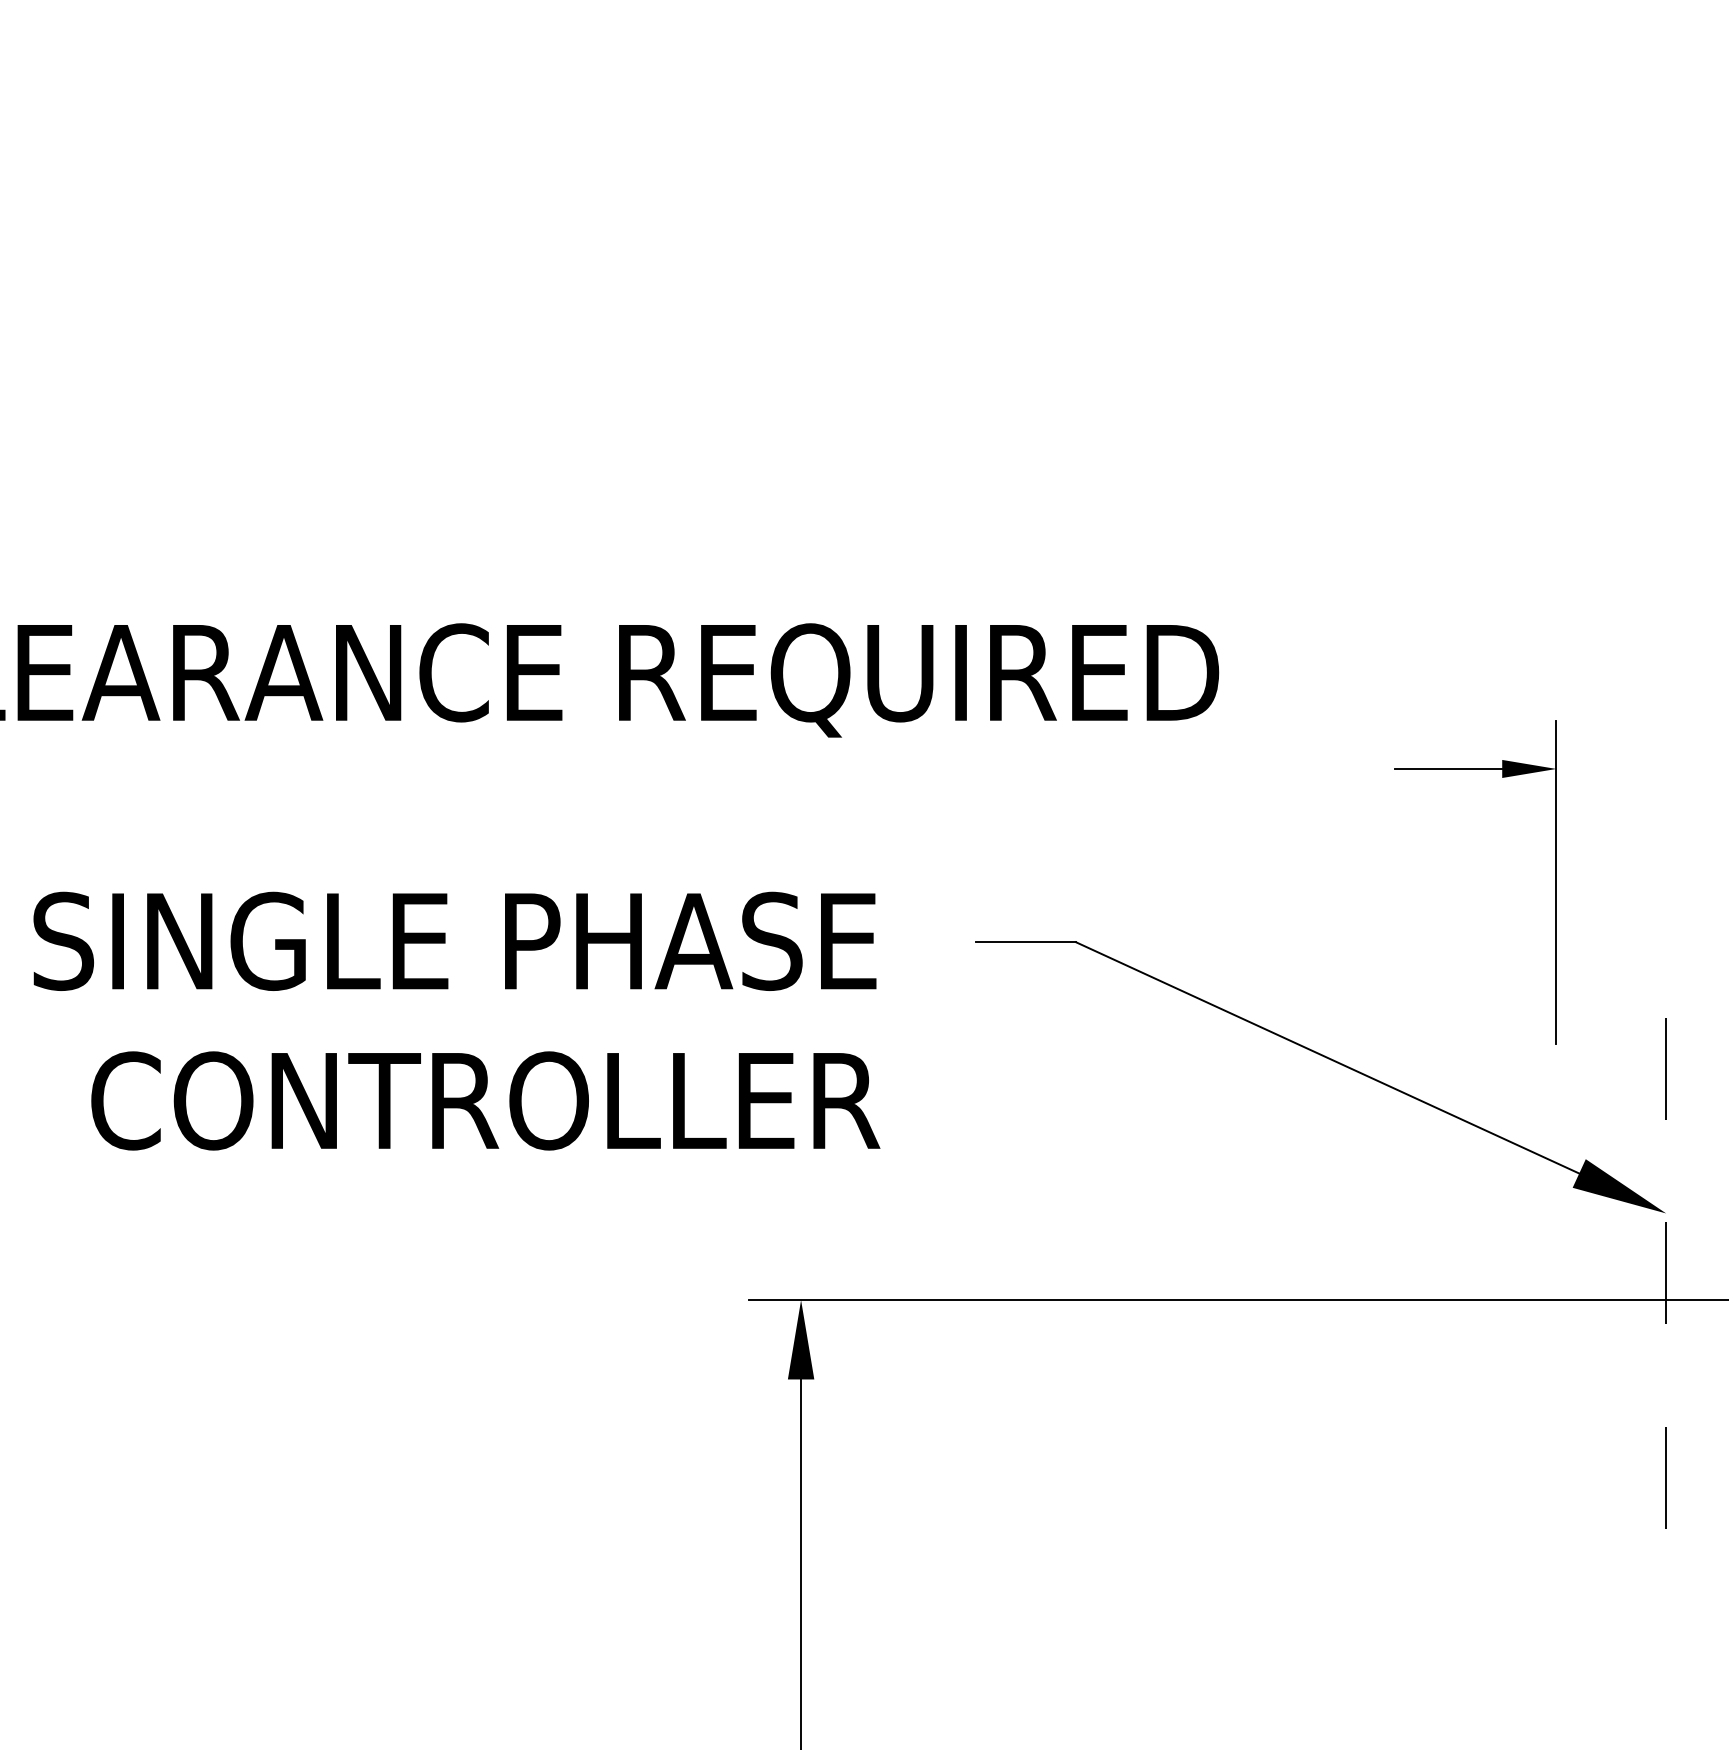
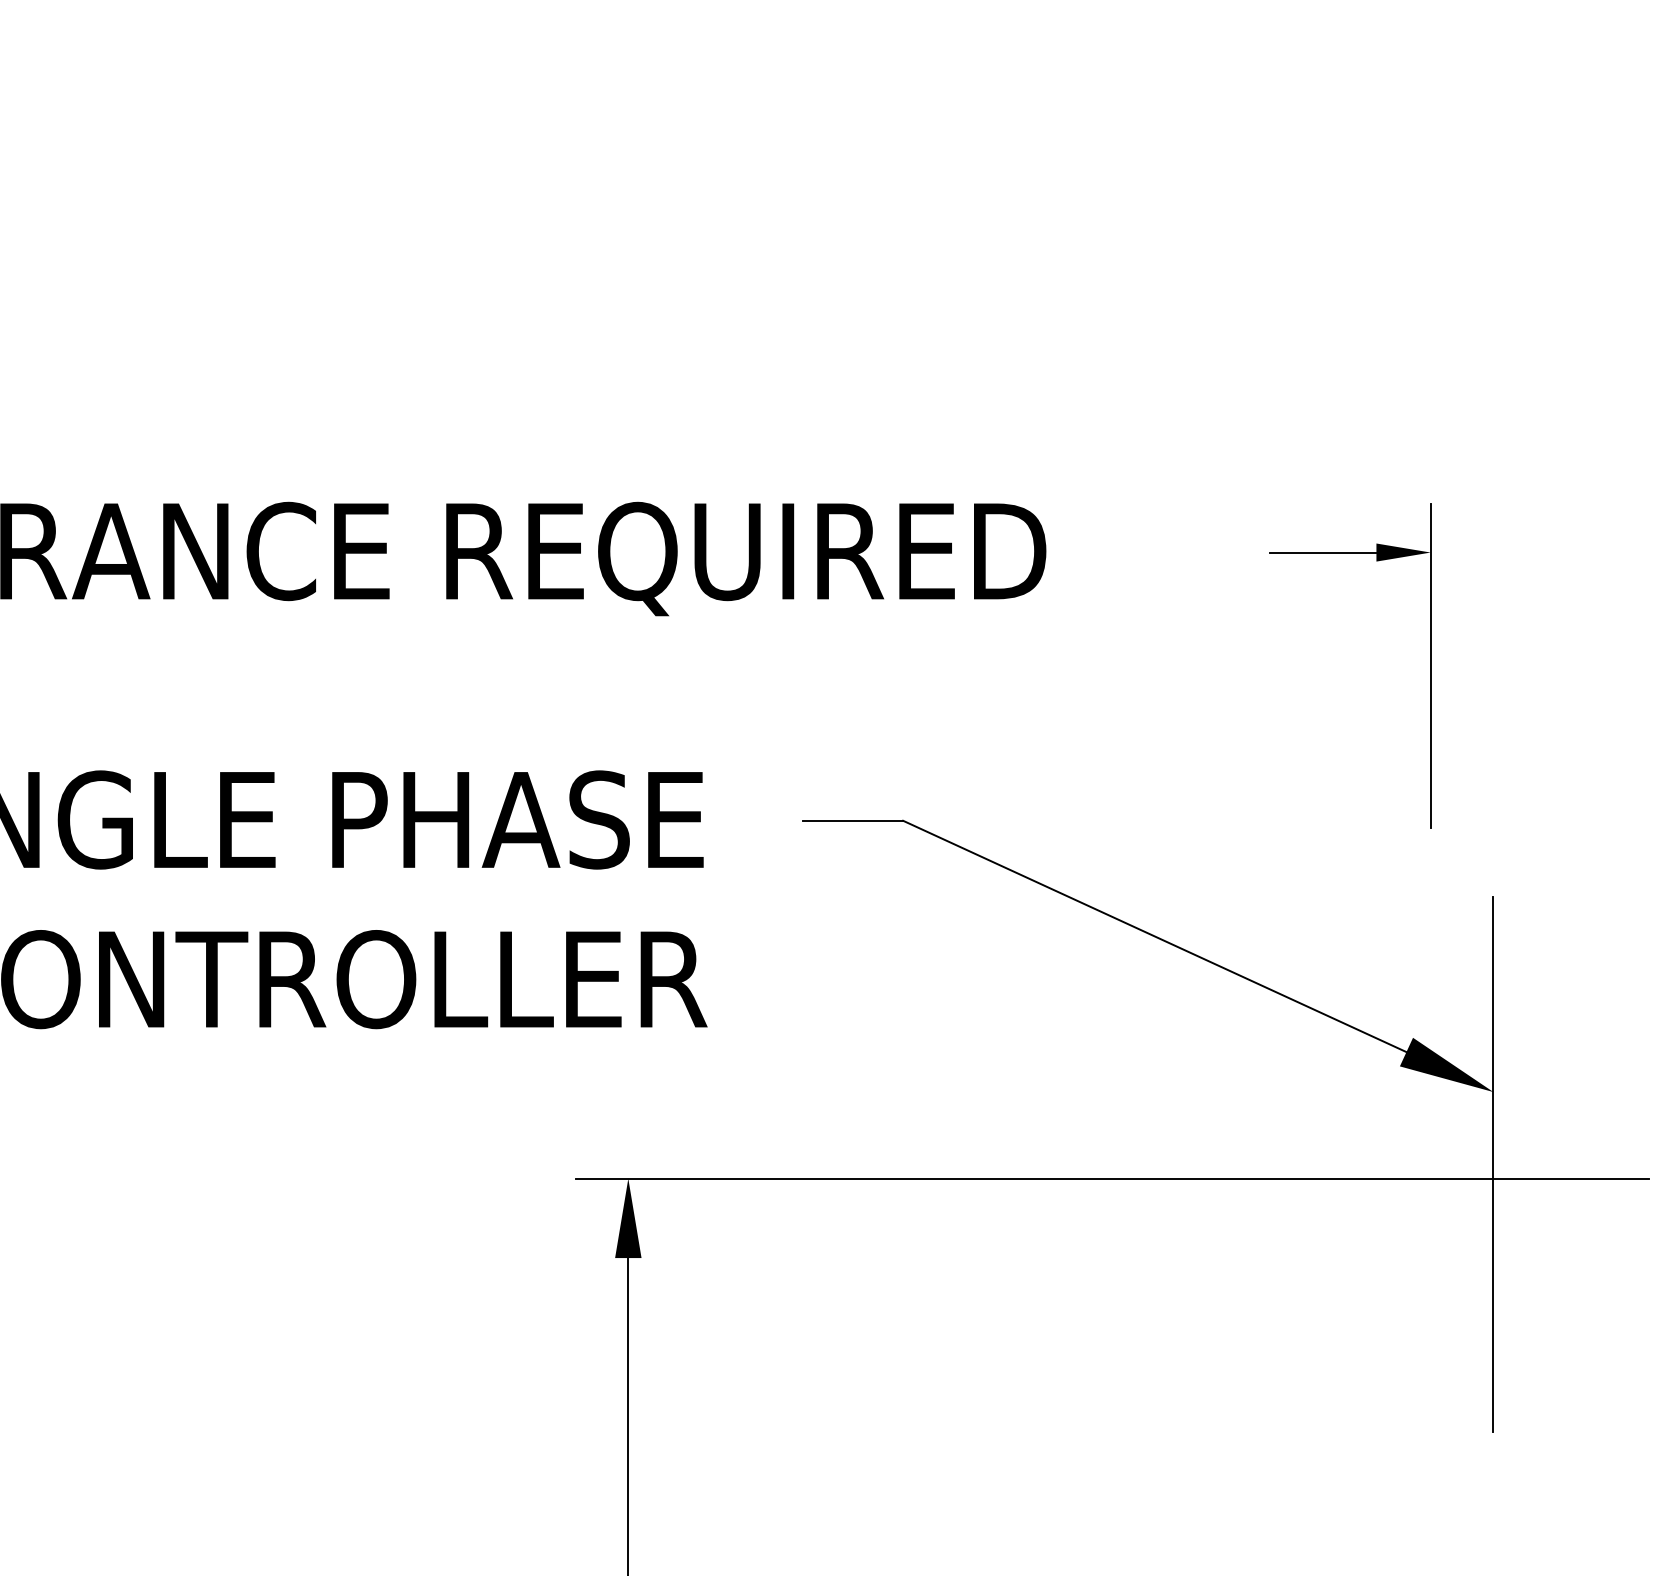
part: (1555, 882) -> (1429, 666), moved
line: (1666, 1285) -> (1493, 1164), dashed -> solid

